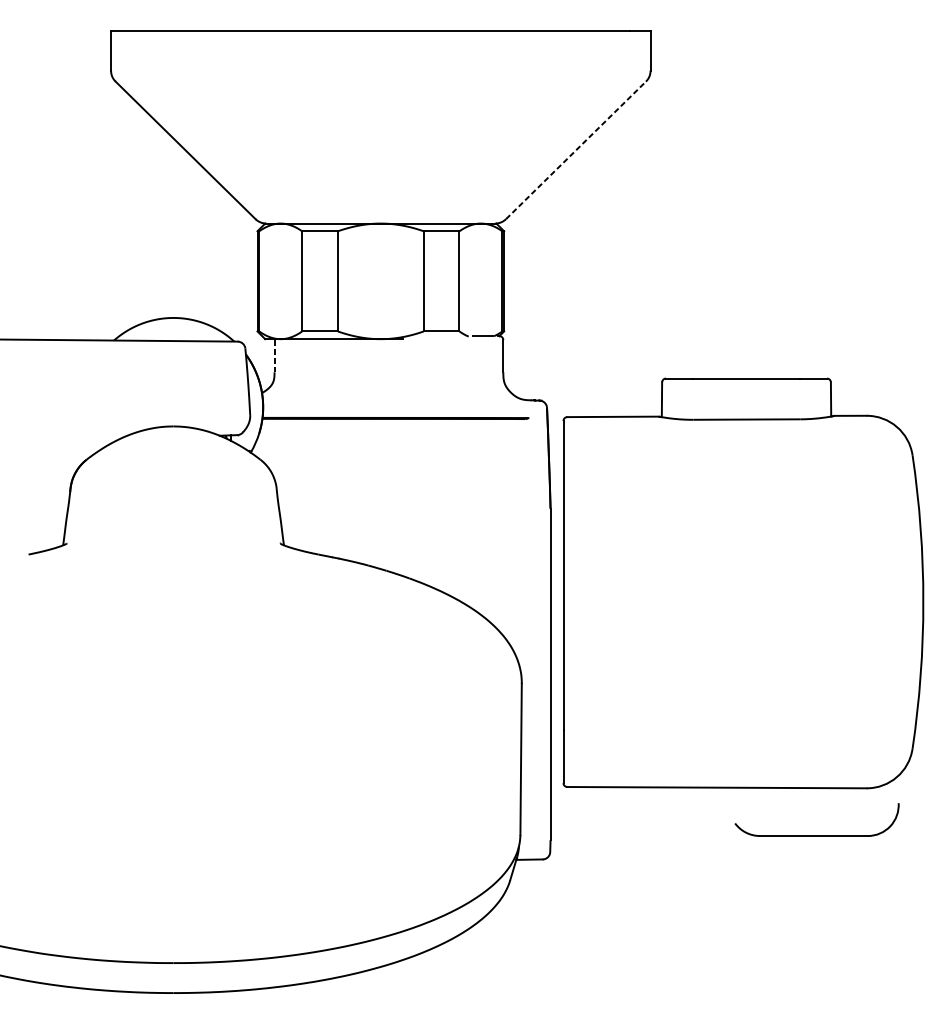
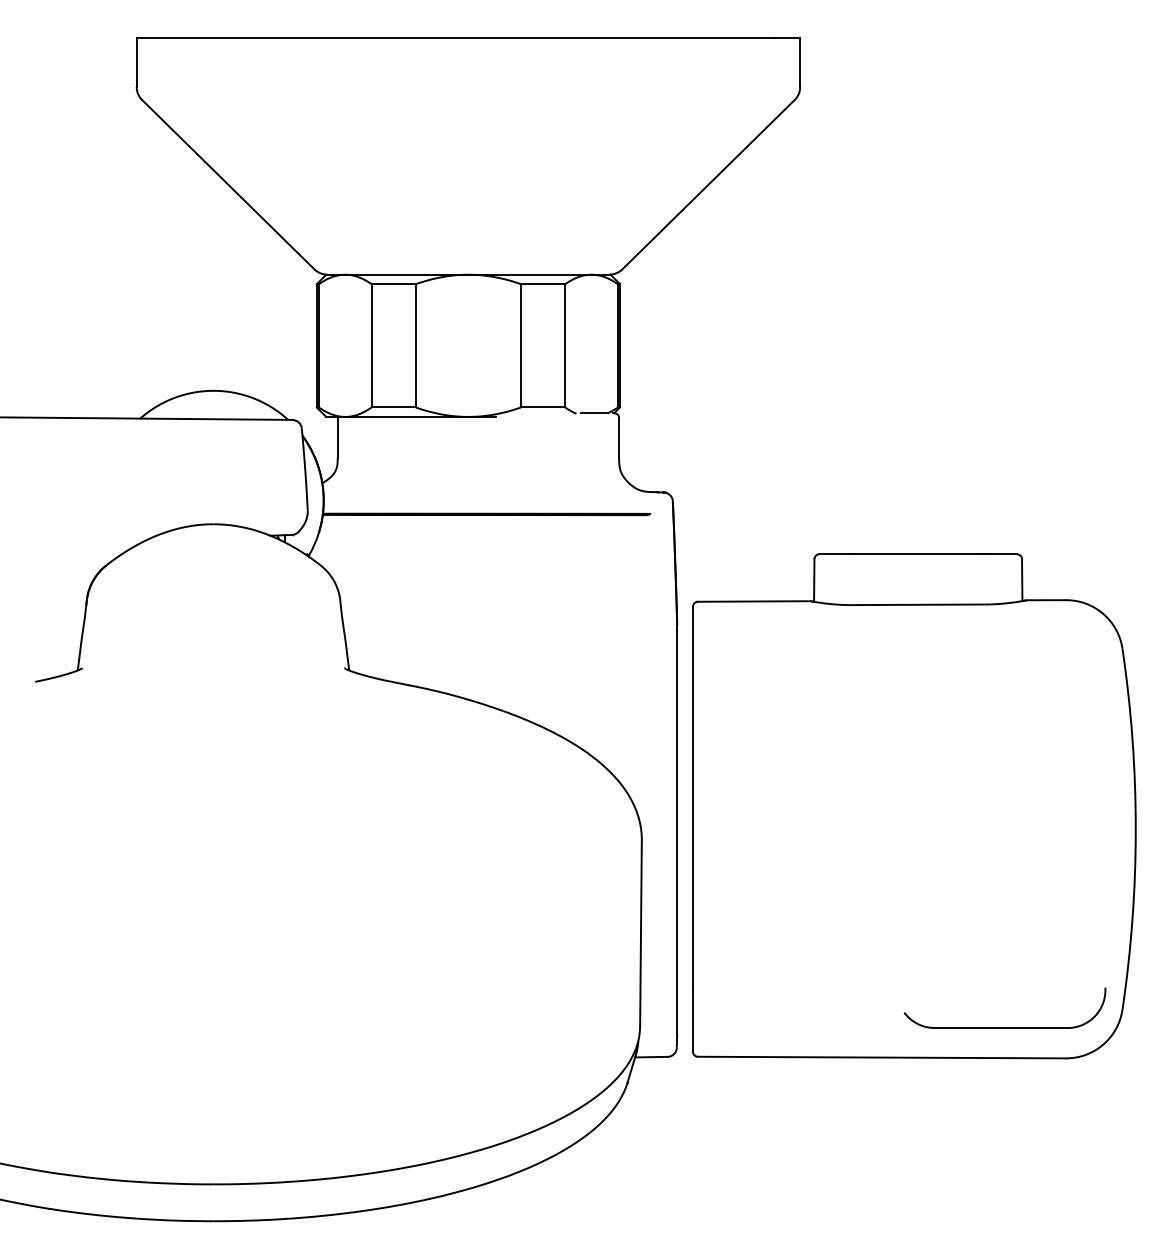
line: (575, 150) -> (708, 184), dashed -> solid
line: (274, 355) -> (337, 437), dashed -> solid
part: (743, 583) -> (914, 806), moved

